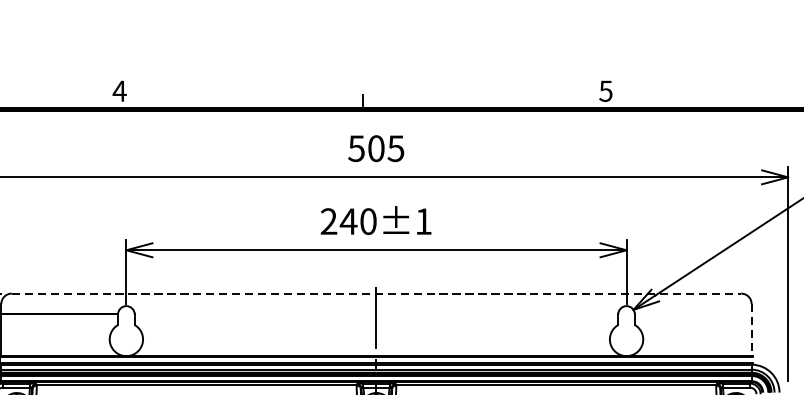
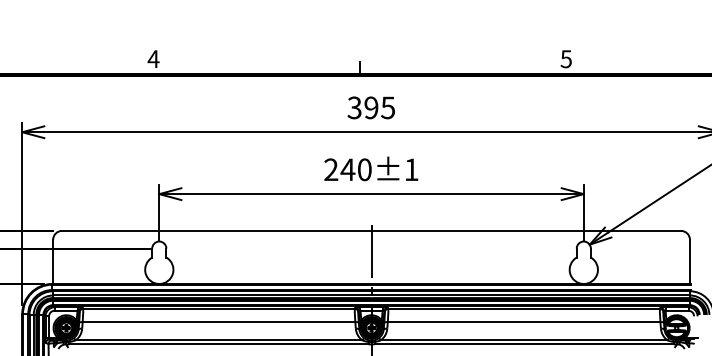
text: (366, 148) -> (363, 107), 505 -> 395
line: (376, 293) -> (371, 230), dashed -> solid
line: (751, 330) -> (689, 262), dashed -> solid

